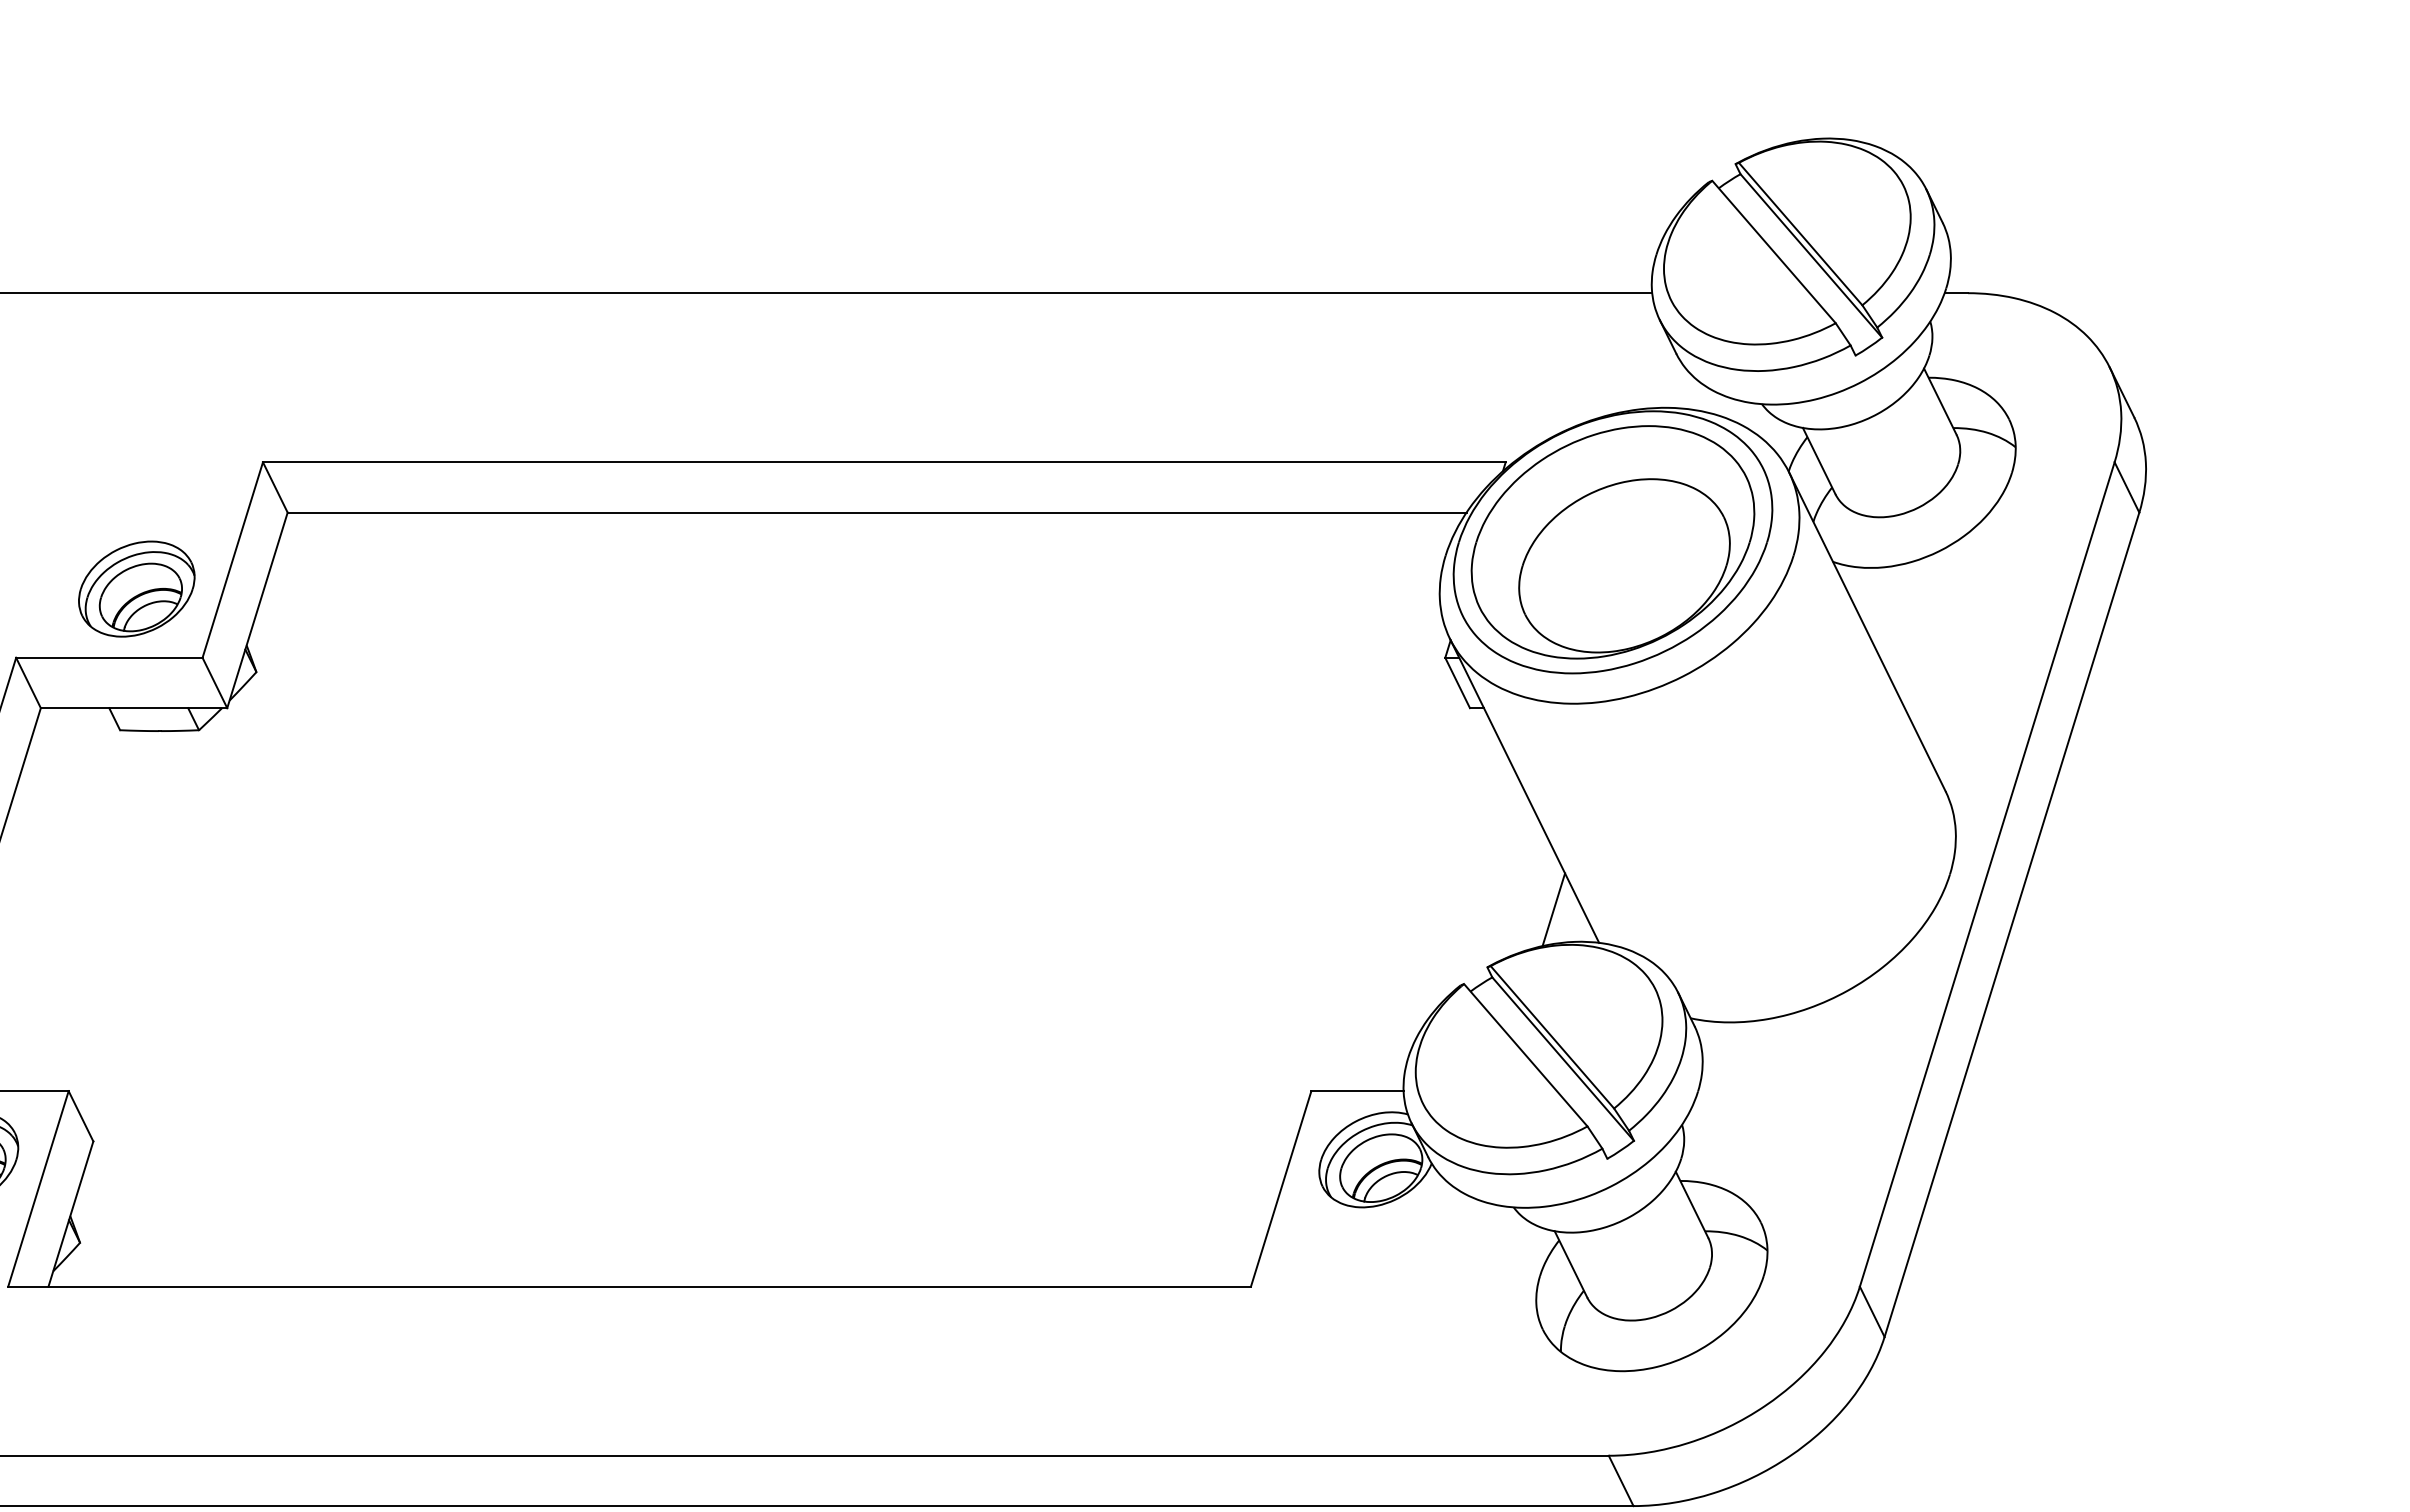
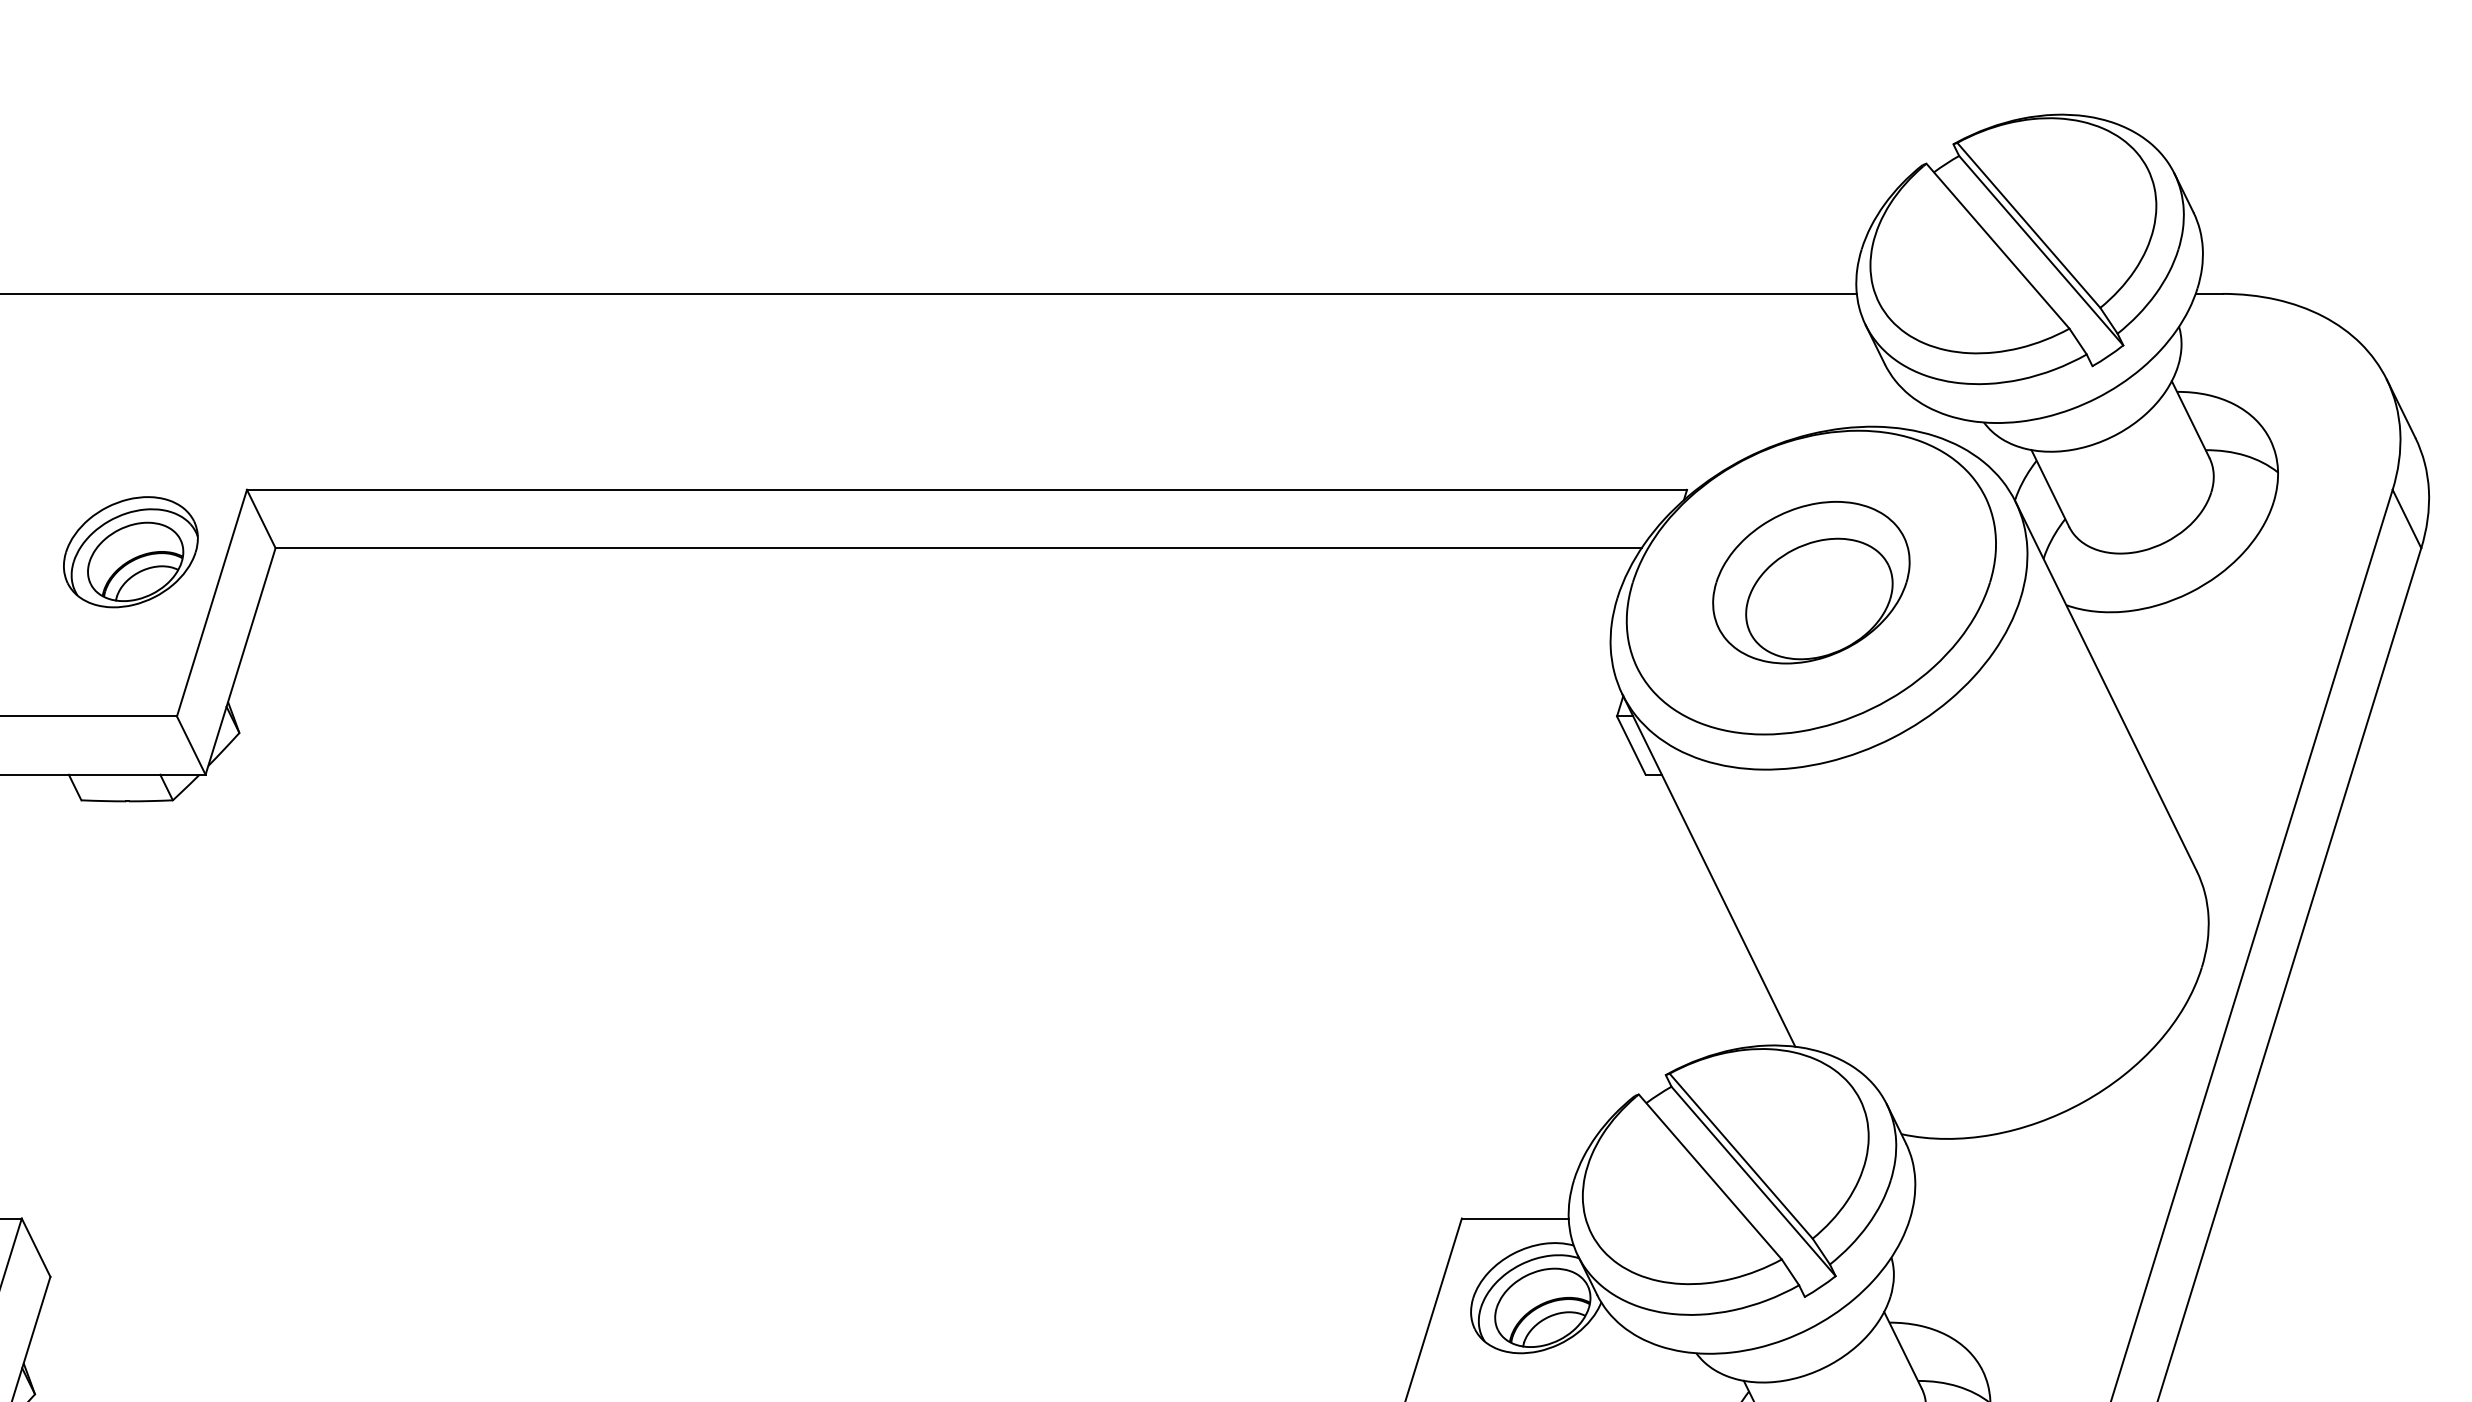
part: (1612, 542) -> (1810, 582), size x0.6
part: (136, 588) -> (130, 551), moved
line: (1553, 909) -> (1742, 1008), removed

